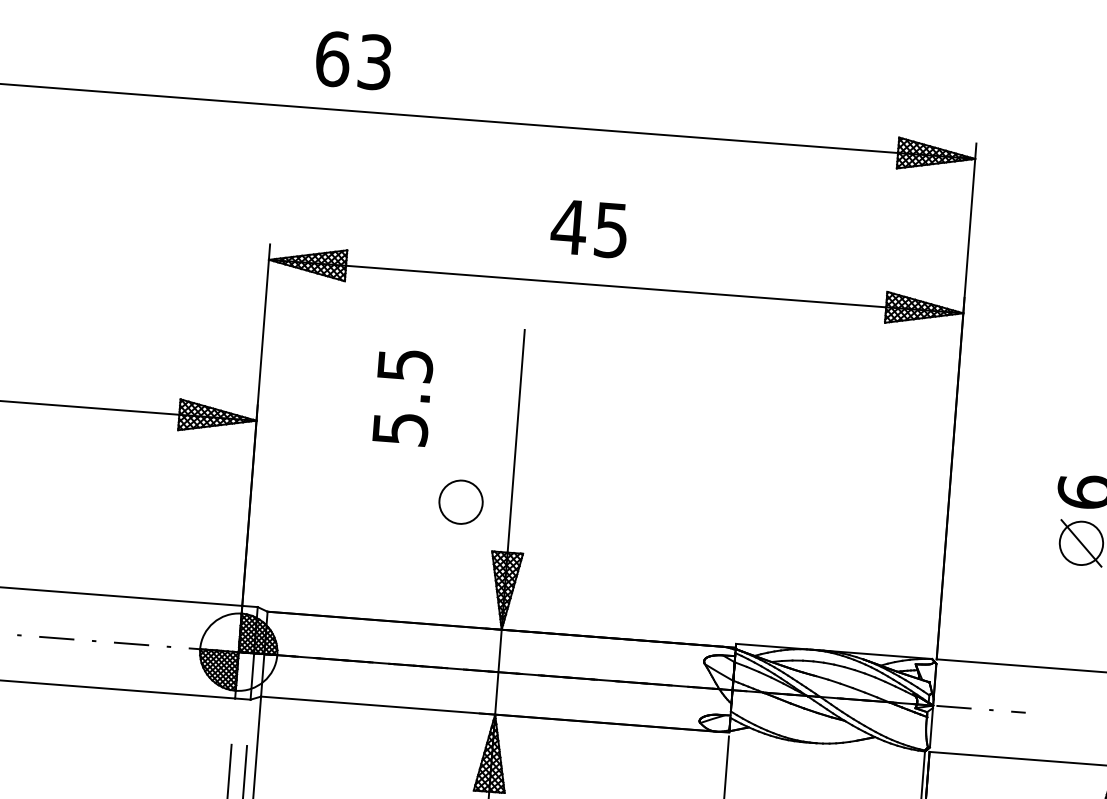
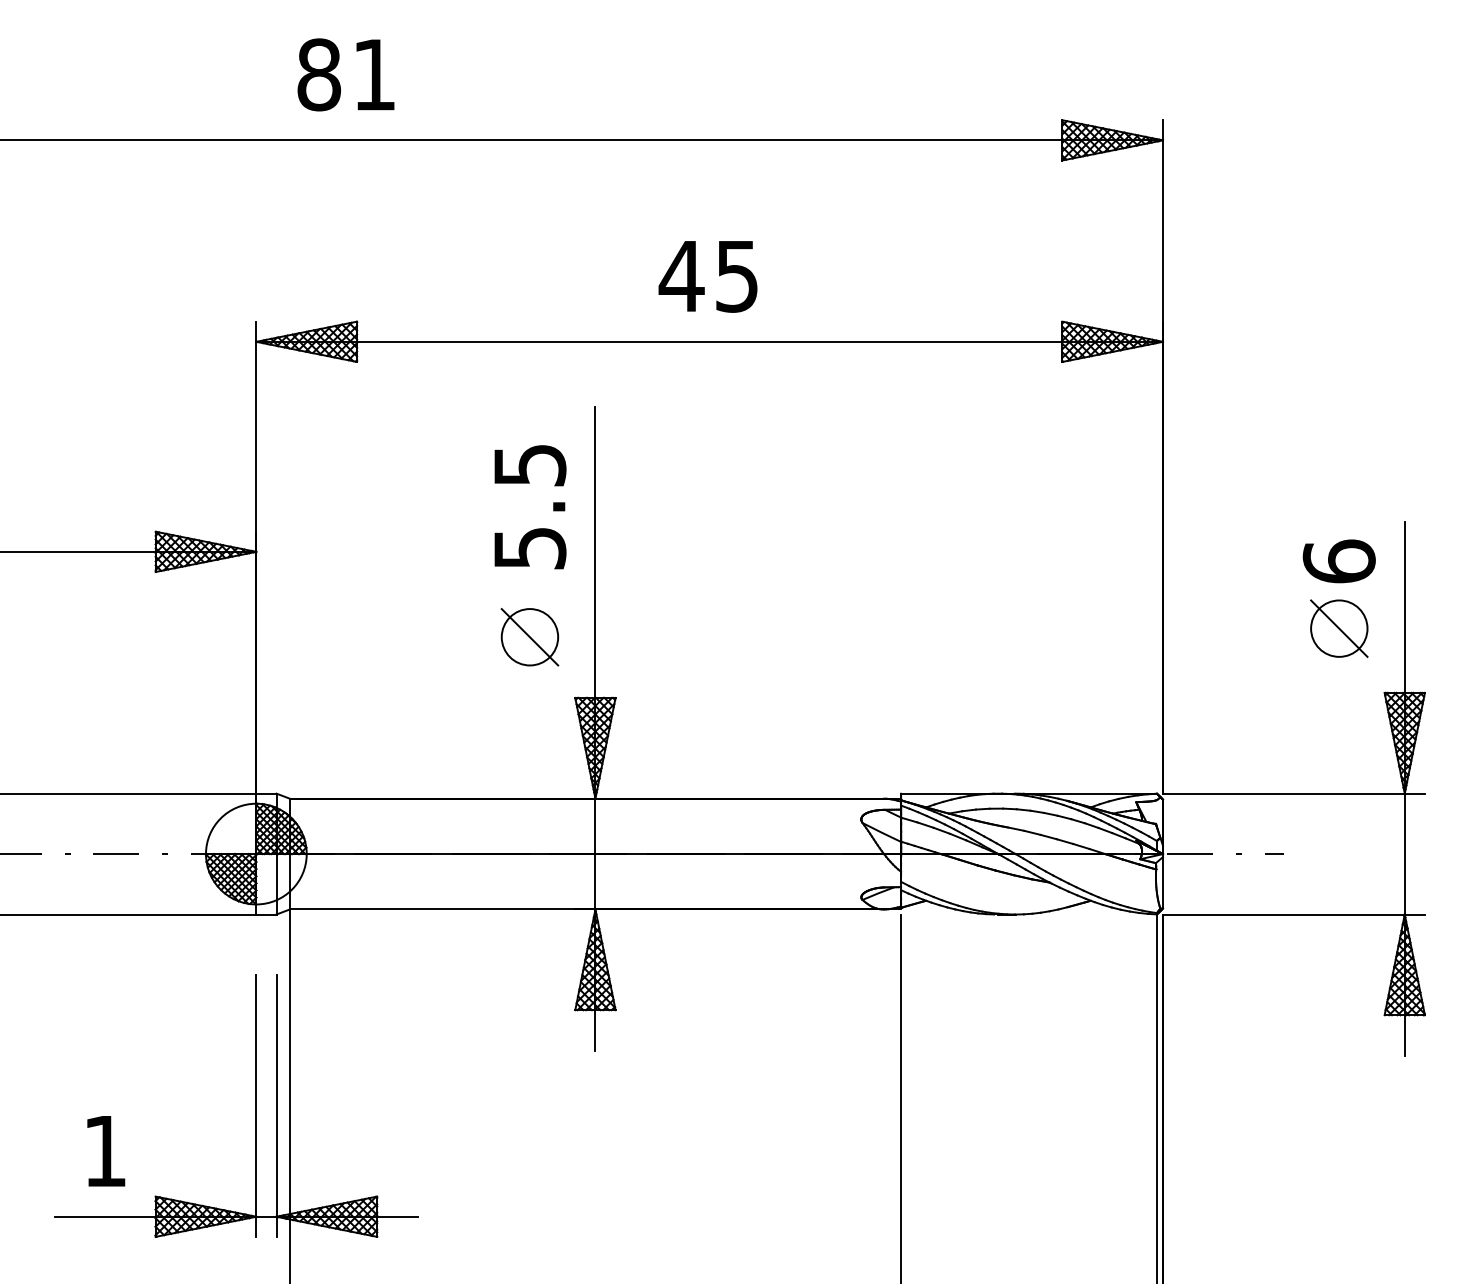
text: (353, 60) -> (346, 74), 63 -> 81
text: (588, 228) -> (707, 276), moved
text: (403, 397) -> (530, 507), moved
line: (460, 502) -> (529, 637), added

